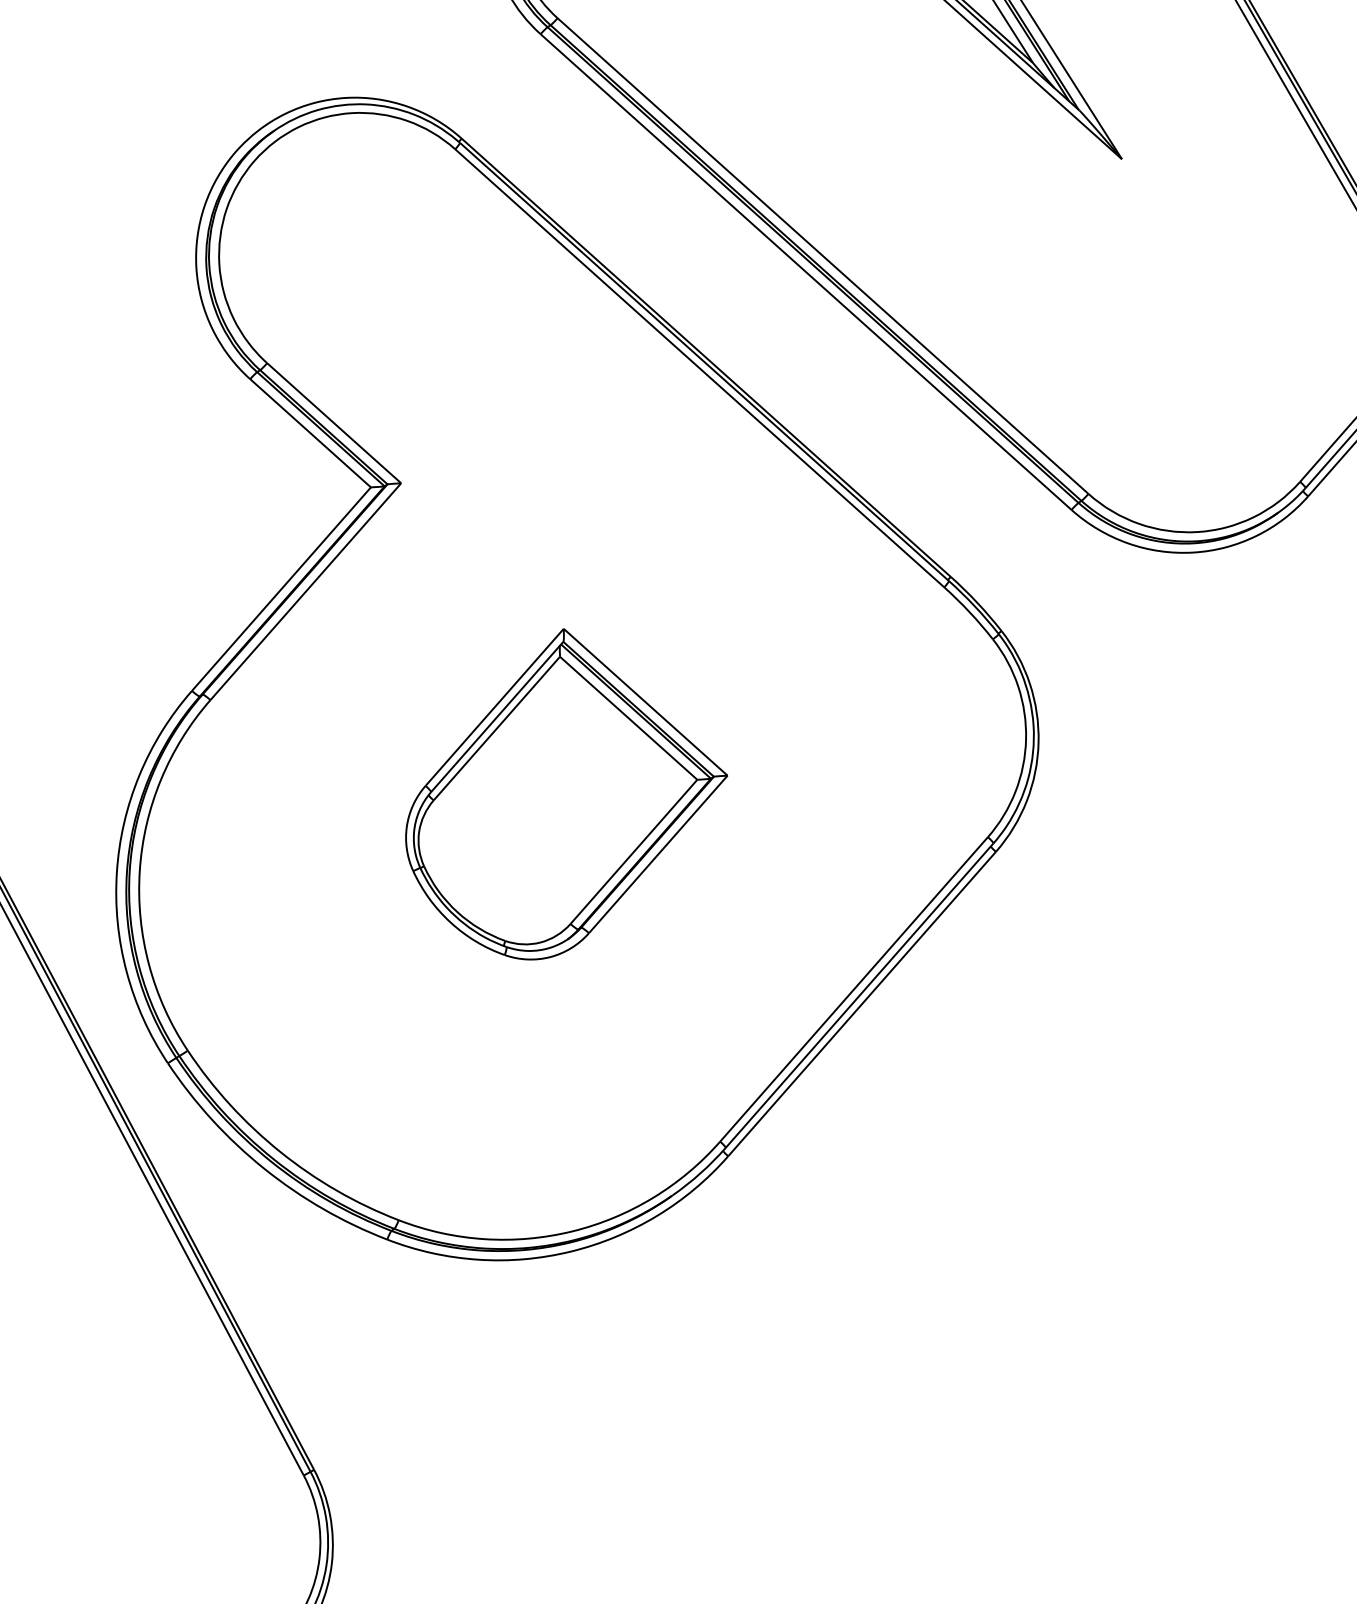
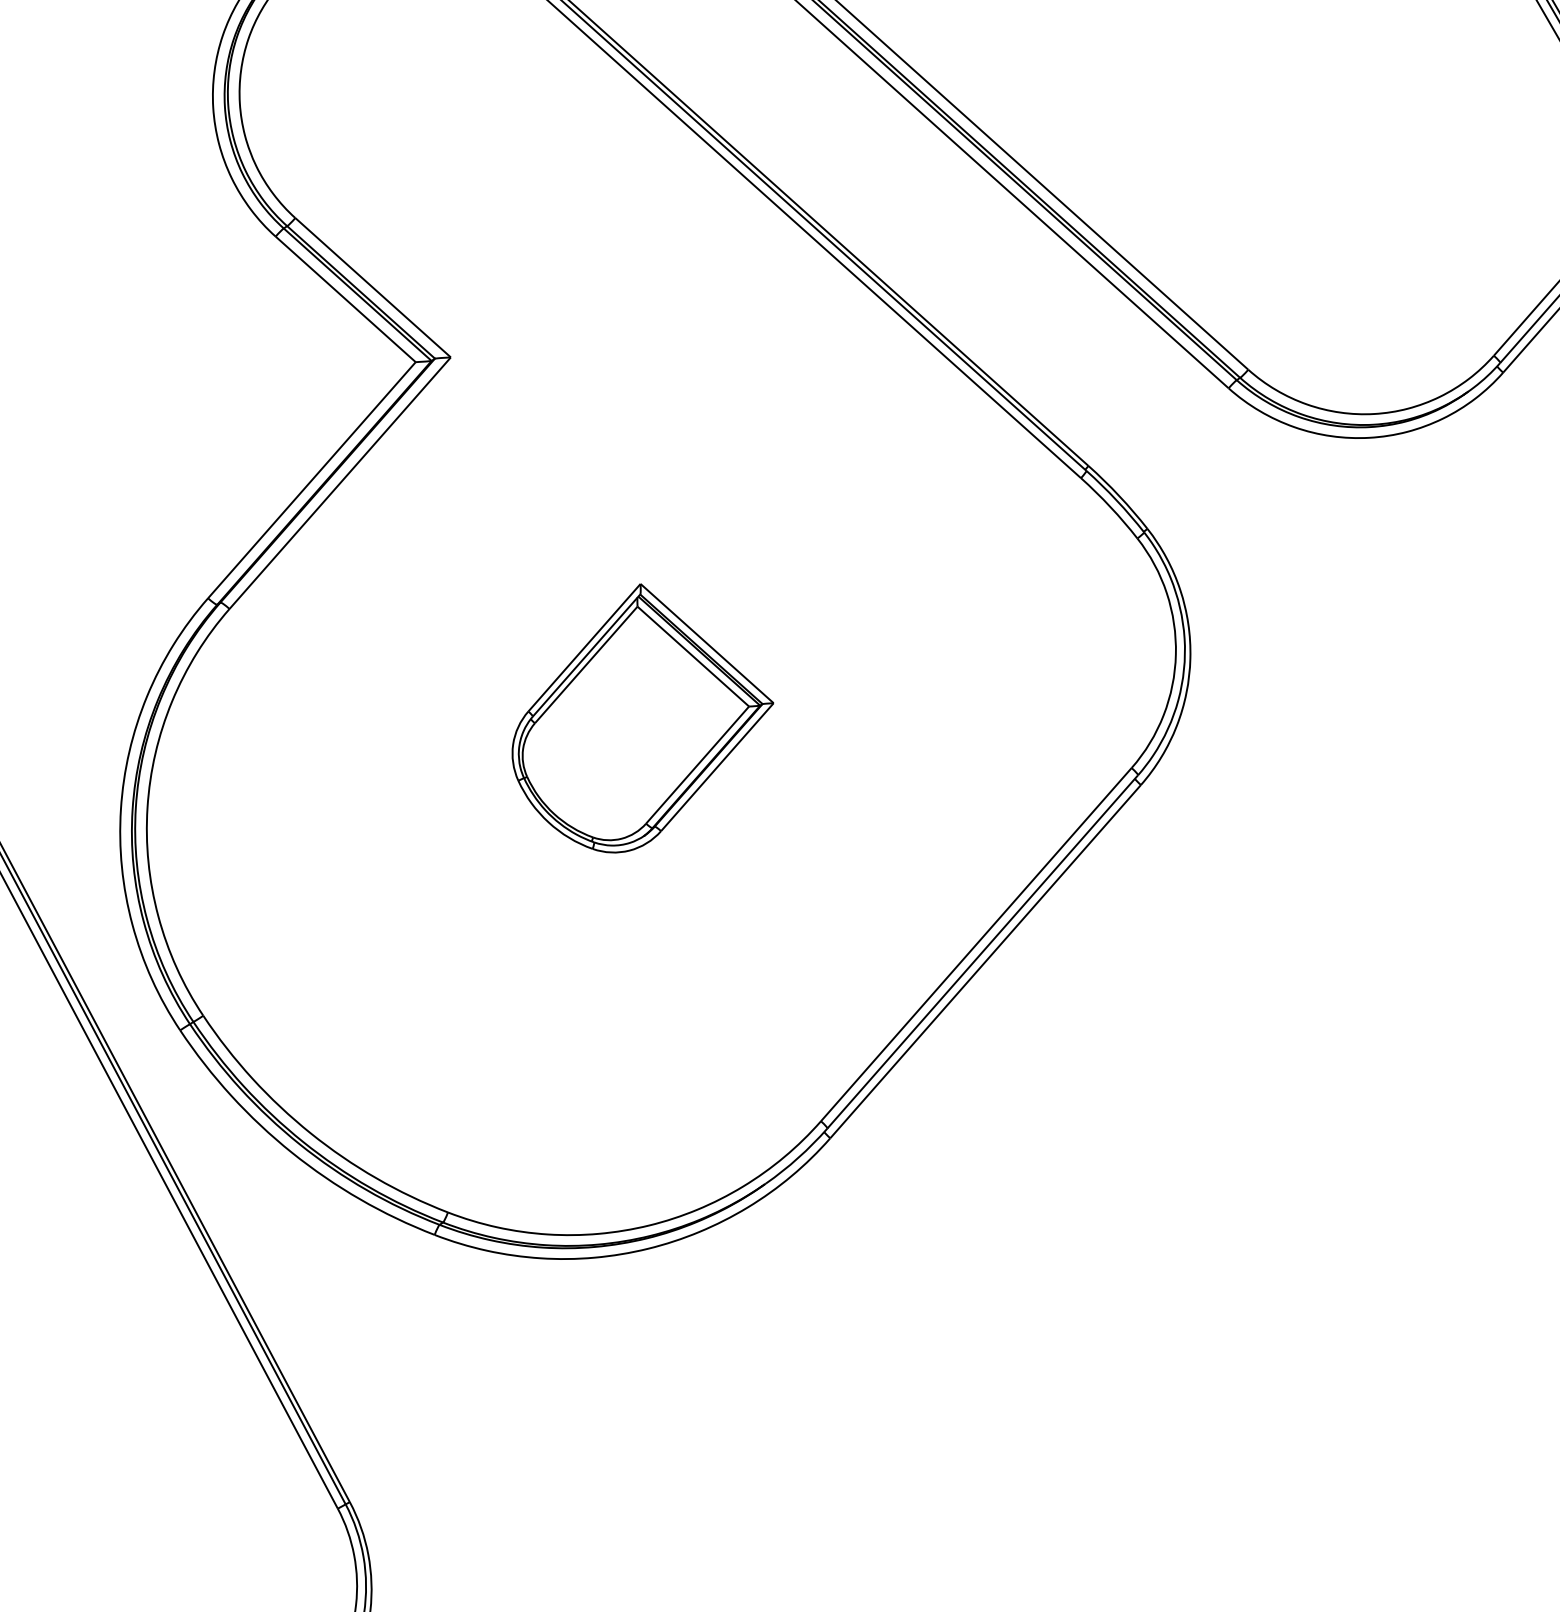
part: (566, 794) -> (642, 718), size x0.7

